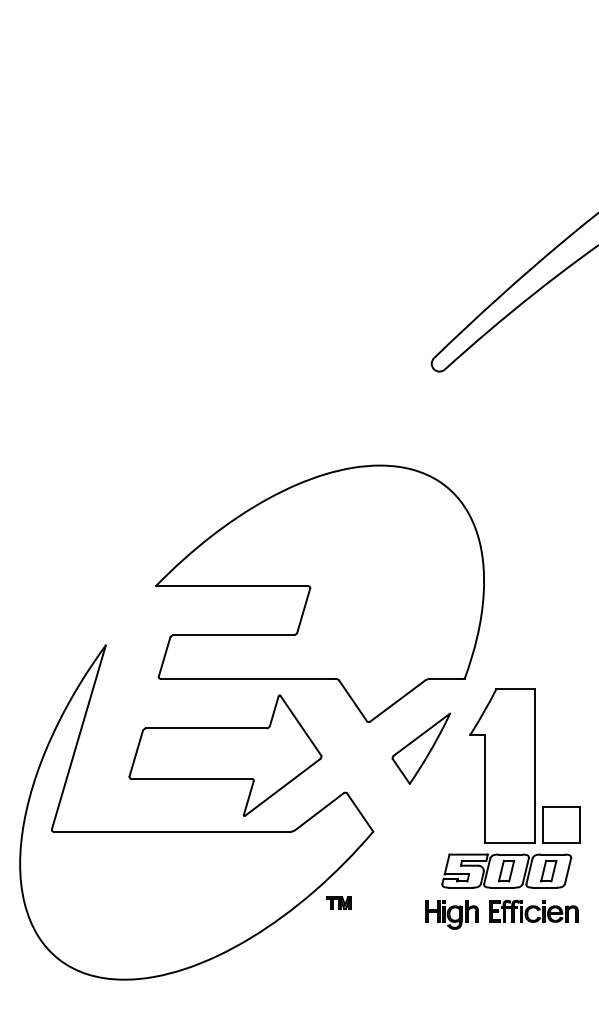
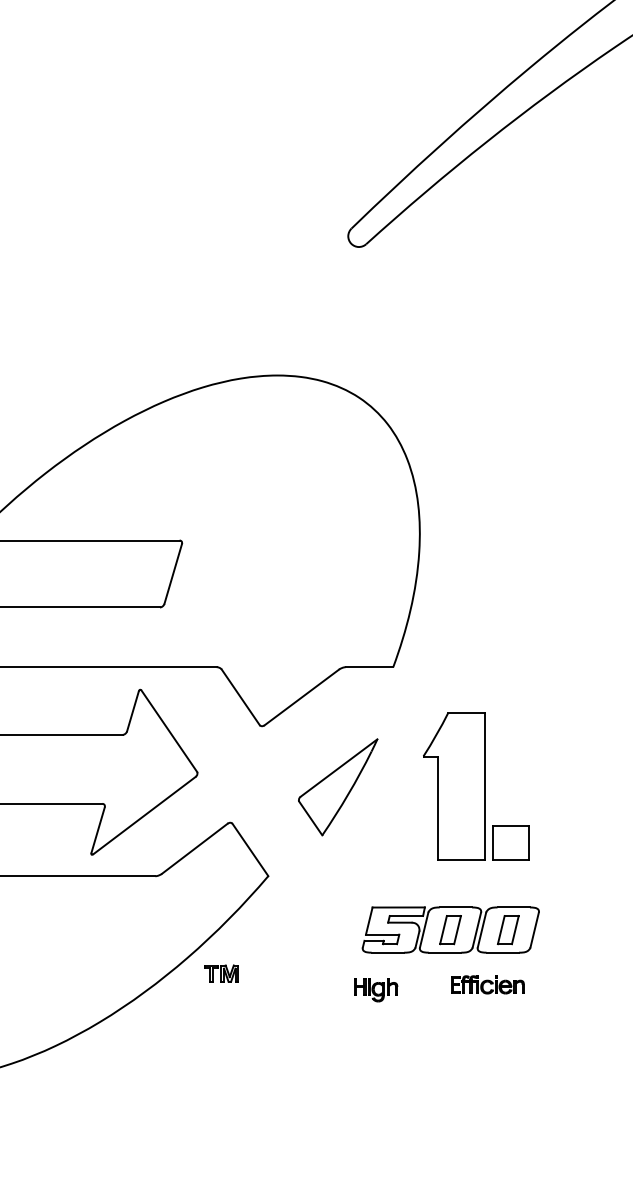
part: (421, 748) -> (338, 786), moved
part: (524, 765) -> (475, 785), size x0.7
part: (533, 910) -> (487, 983), size x0.6
part: (451, 914) -> (375, 989), size x0.6

